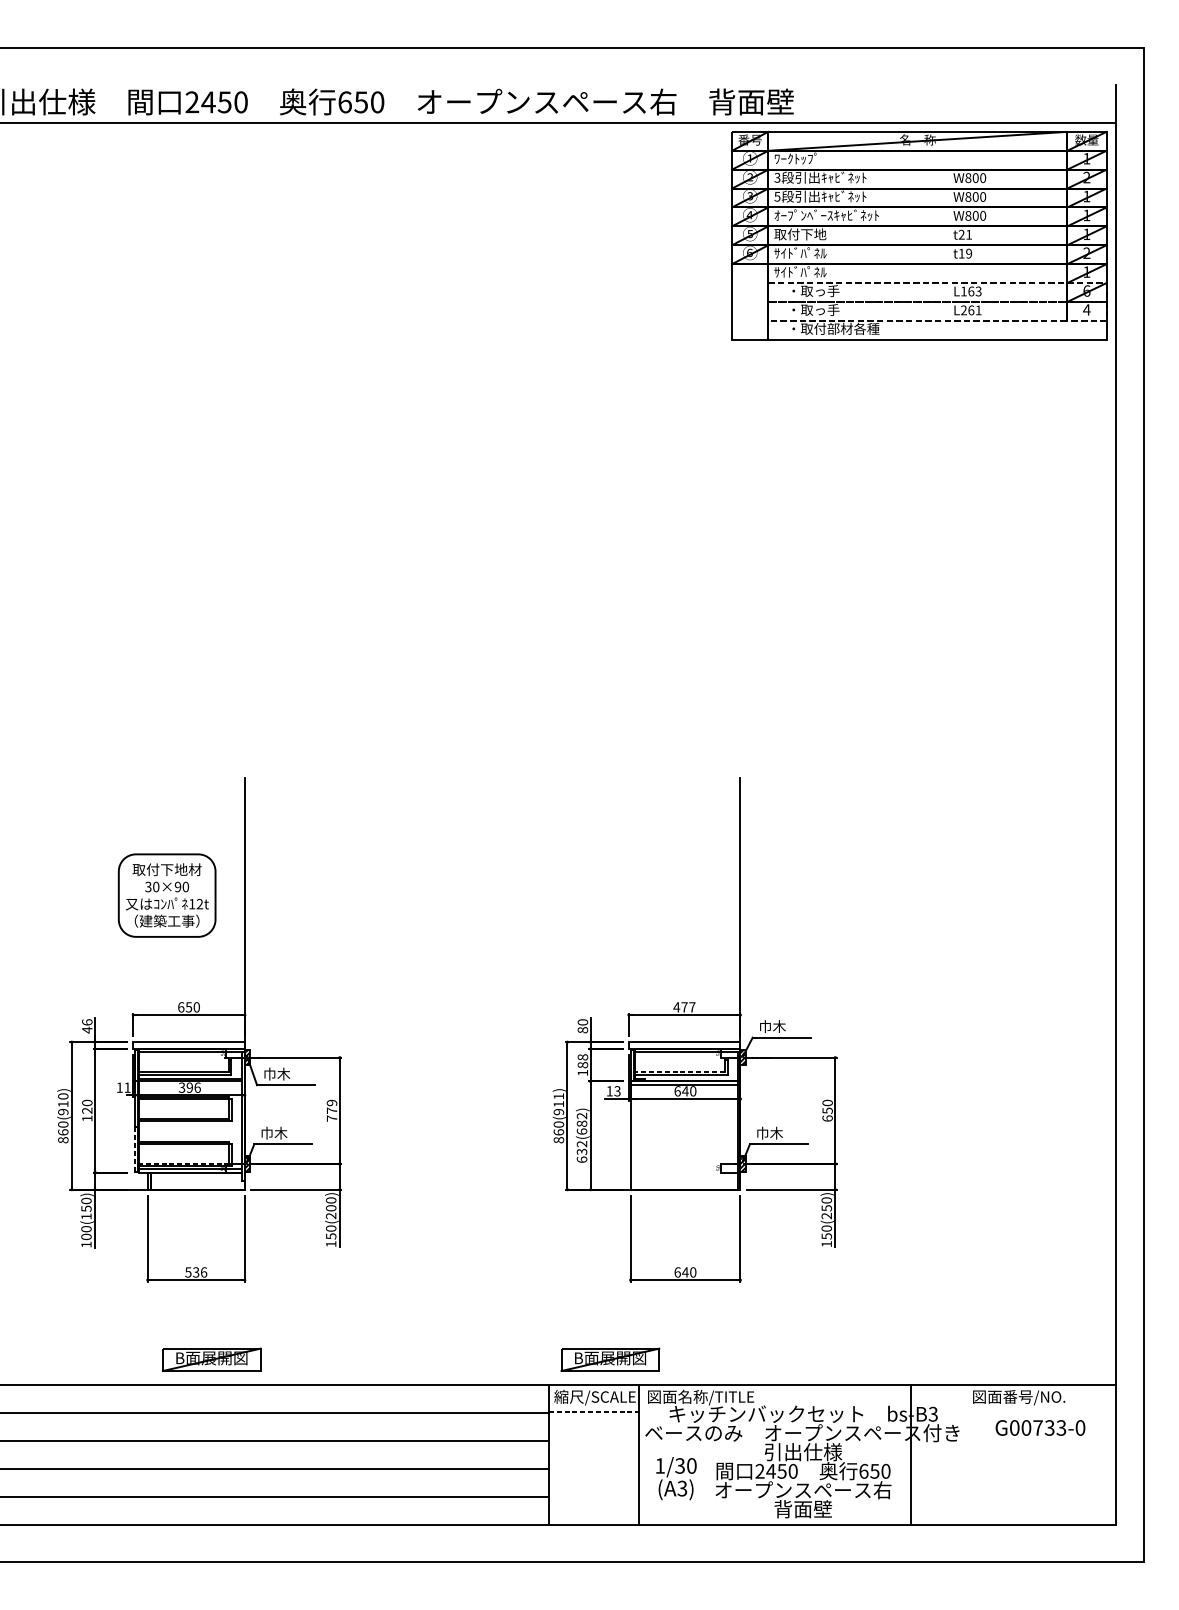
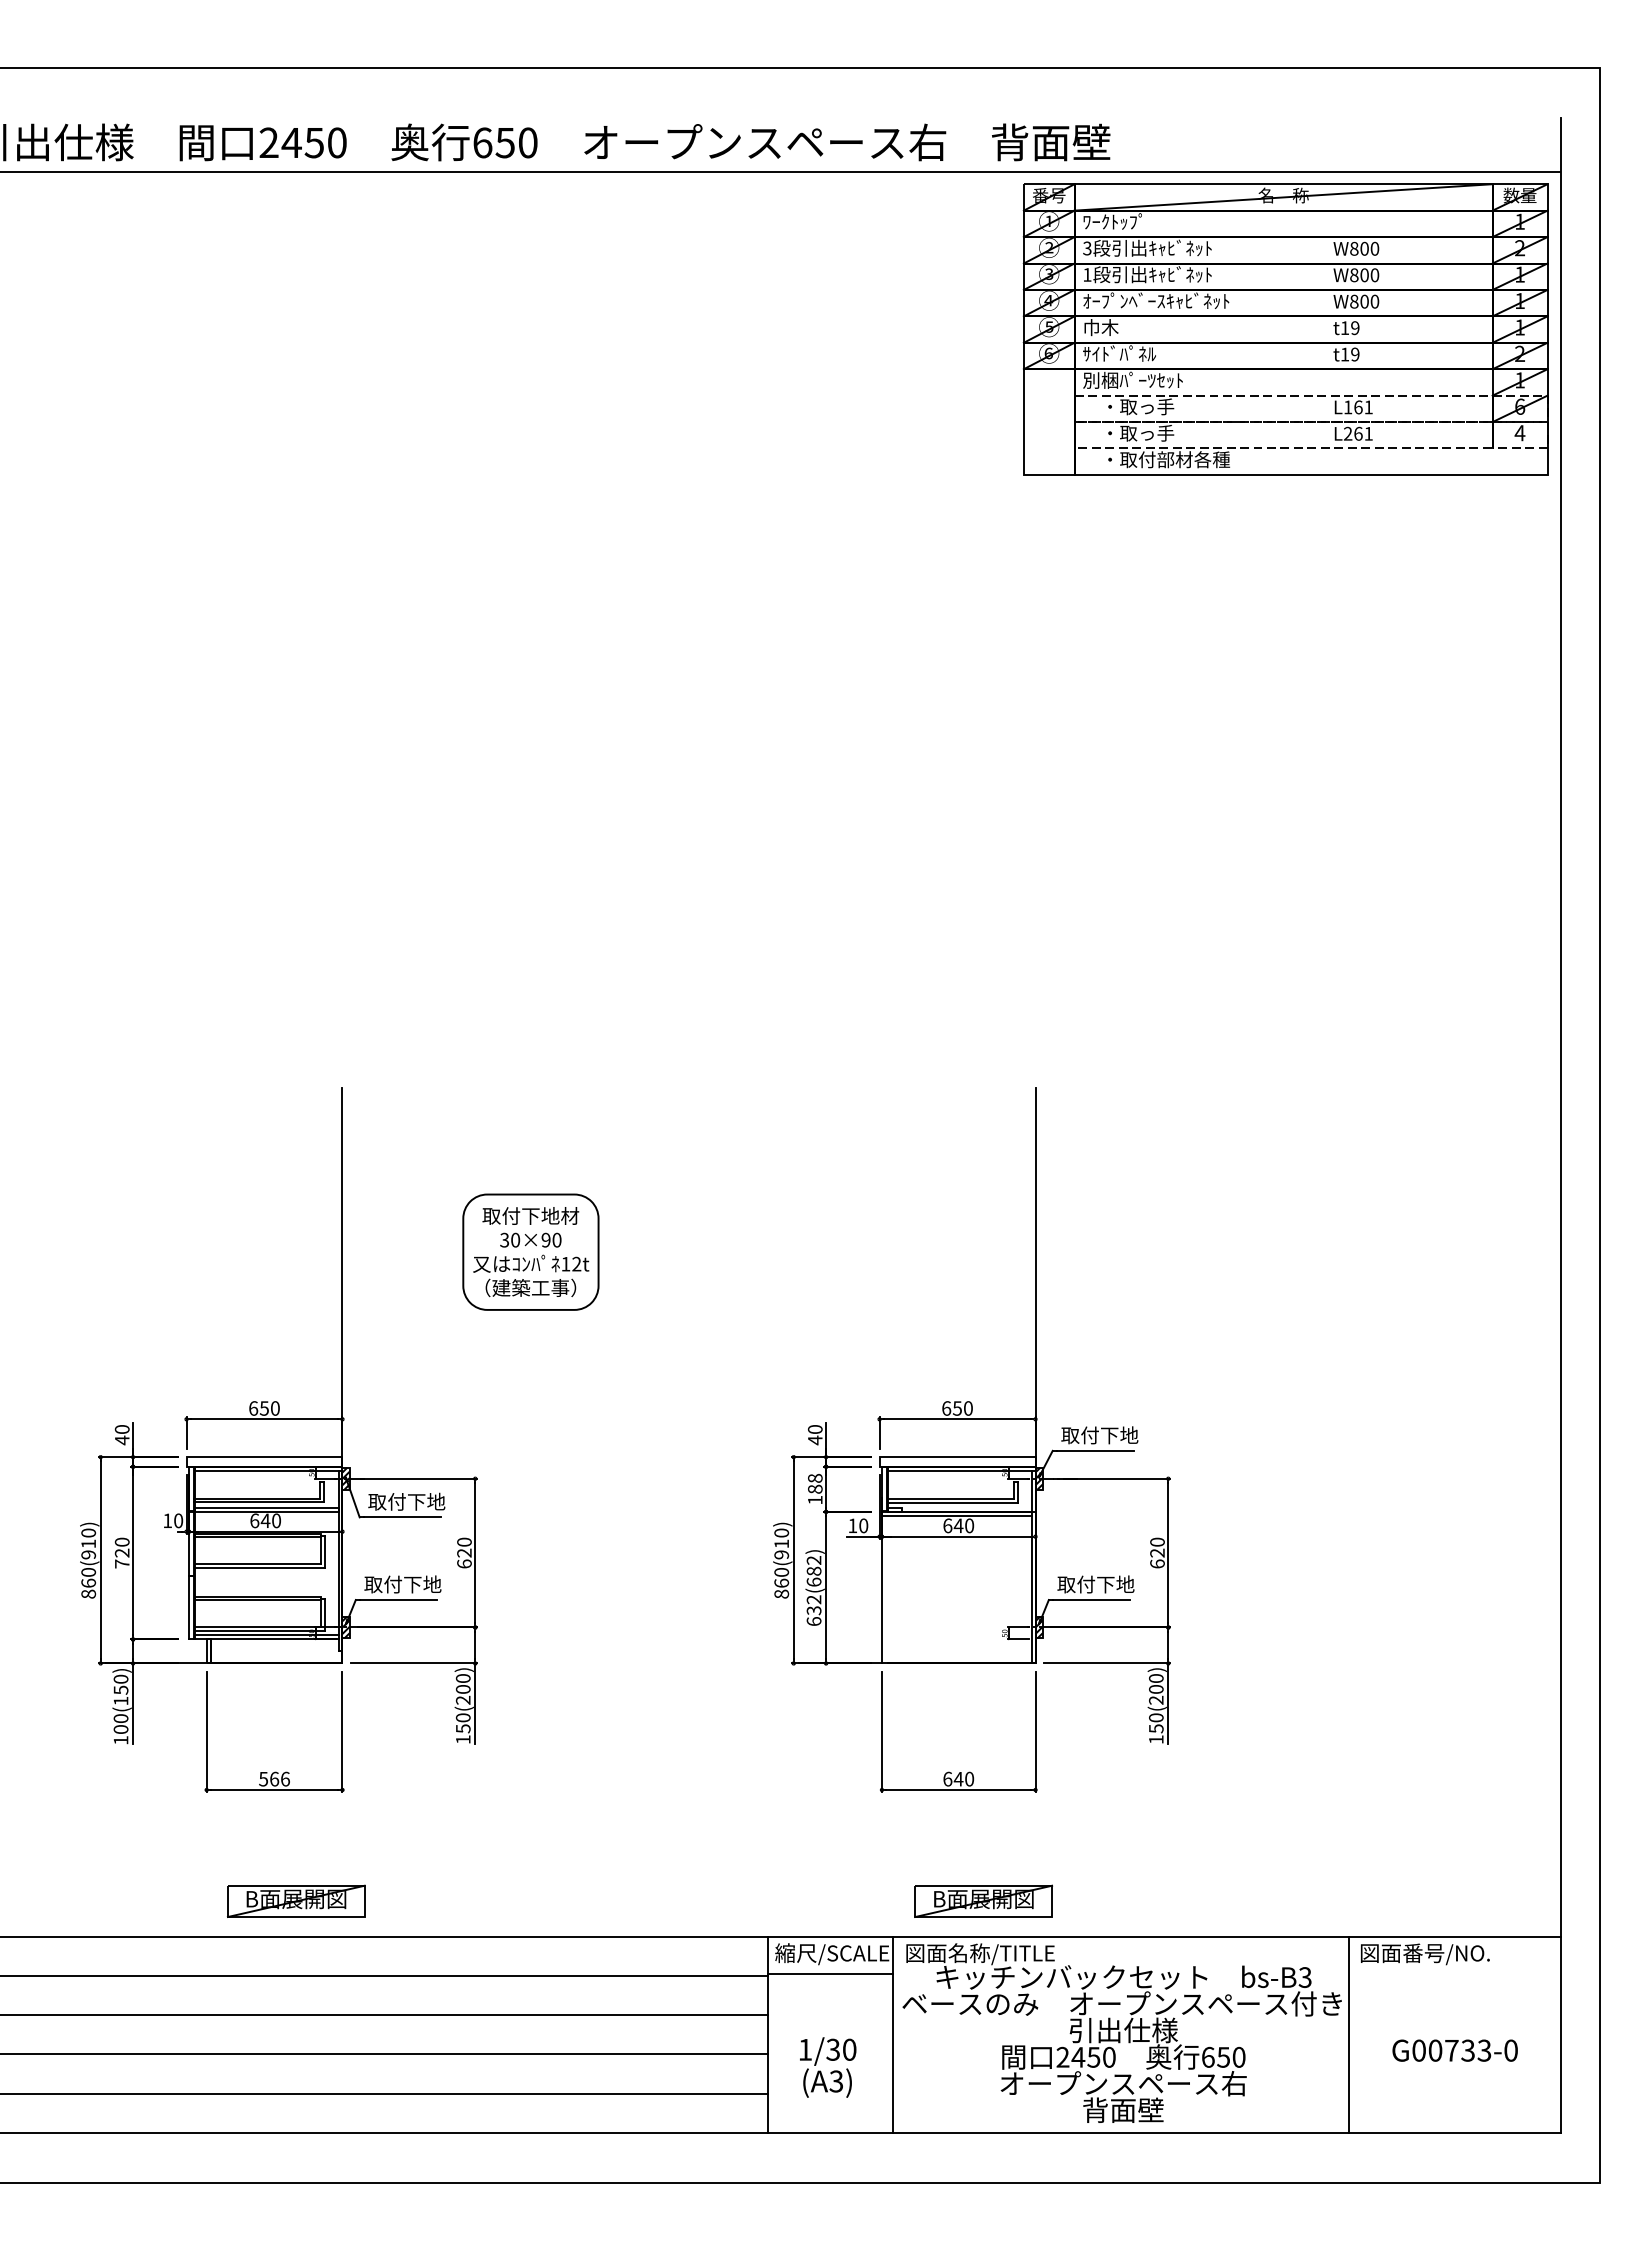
text: (777, 196) -> (1087, 274), 5 -> 1
text: (800, 234) -> (1119, 327), 取付下地 -> 巾木
text: (964, 235) -> (1349, 328), t21 -> t19
text: (809, 271) -> (1132, 379), ｻｲﾄﾞﾊﾟﾈﾙ -> 別梱ﾊﾟｰﾂｾｯﾄ
text: (978, 291) -> (1368, 407), L163 -> L161
part: (166, 895) -> (530, 1251), moved
text: (683, 1007) -> (956, 1408), 477 -> 650
text: (87, 1022) -> (122, 1429), 46 -> 40
text: (786, 1026) -> (1099, 1435), 巾木 -> 取付下地
text: (583, 1030) -> (815, 1440), 80 -> 40
line: (679, 1071) -> (950, 1498), dashed -> solid
text: (290, 1073) -> (406, 1501), 巾木 -> 取付下地
text: (127, 1087) -> (178, 1520), 11 -> 10
text: (189, 1087) -> (265, 1520), 396 -> 640
text: (617, 1091) -> (863, 1525), 13 -> 10
text: (558, 1096) -> (781, 1532), 860(911) -> 860(910)
text: (332, 1110) -> (464, 1552), 779 -> 620
text: (827, 1110) -> (1157, 1552), 650 -> 620
text: (87, 1118) -> (122, 1563), 120 -> 720
text: (287, 1133) -> (402, 1584), 巾木 -> 取付下地
text: (783, 1133) -> (1095, 1584), 巾木 -> 取付下地
line: (134, 1150) -> (188, 1608), dashed -> solid
line: (184, 1163) -> (257, 1626), dashed -> solid
text: (826, 1208) -> (1156, 1689), 150(250) -> 150(200)
text: (196, 1271) -> (274, 1778), 536 -> 566
part: (610, 1359) -> (983, 1900), moved
line: (593, 1412) -> (830, 1974), dashed -> solid
text: (1040, 1427) -> (1454, 2050), moved
line: (911, 1455) -> (1349, 2034), moved
text: (676, 1478) -> (828, 2067), moved

